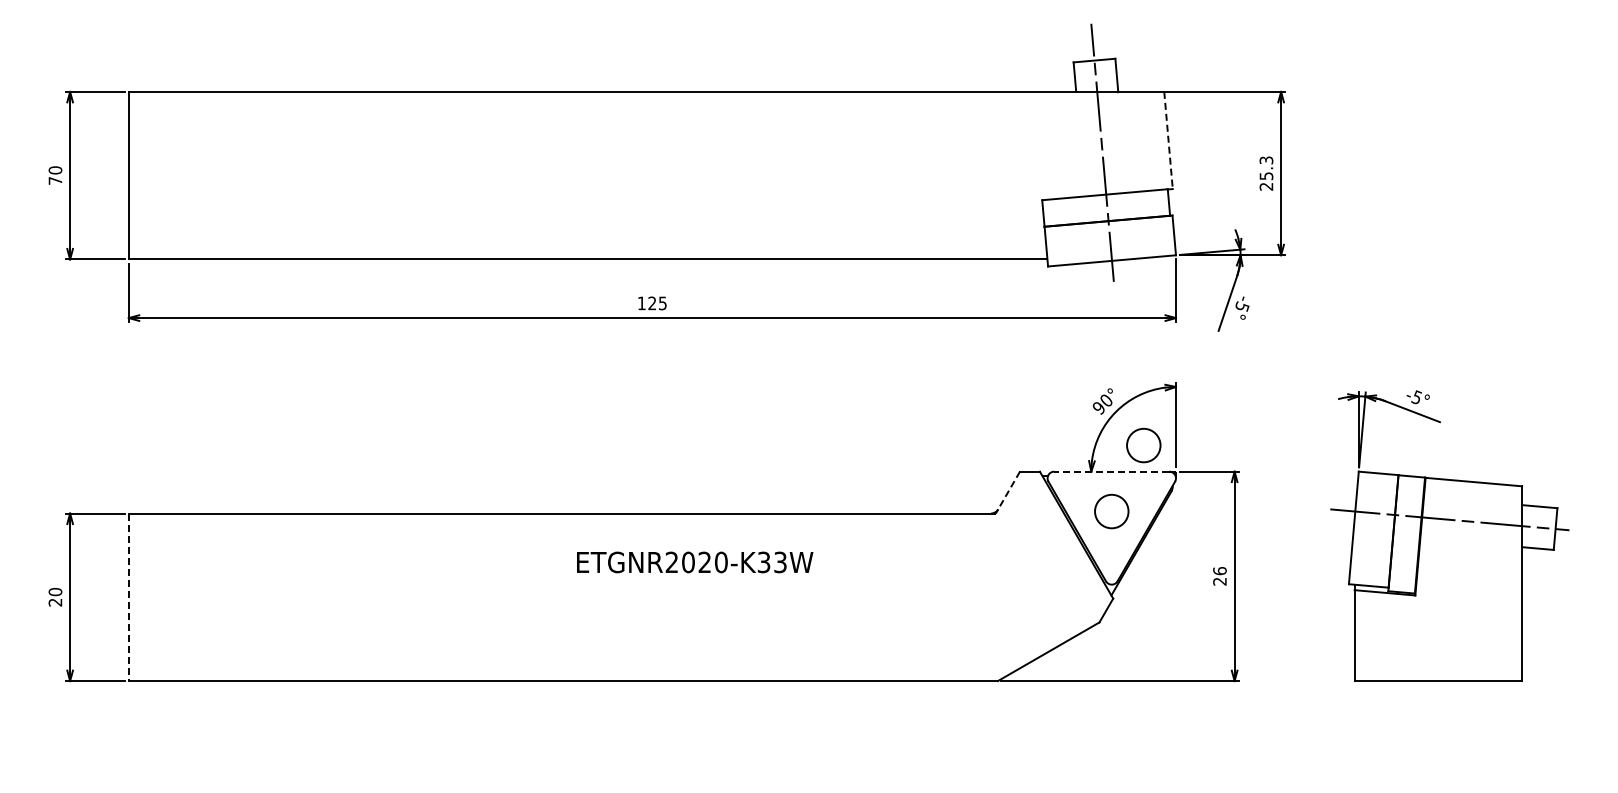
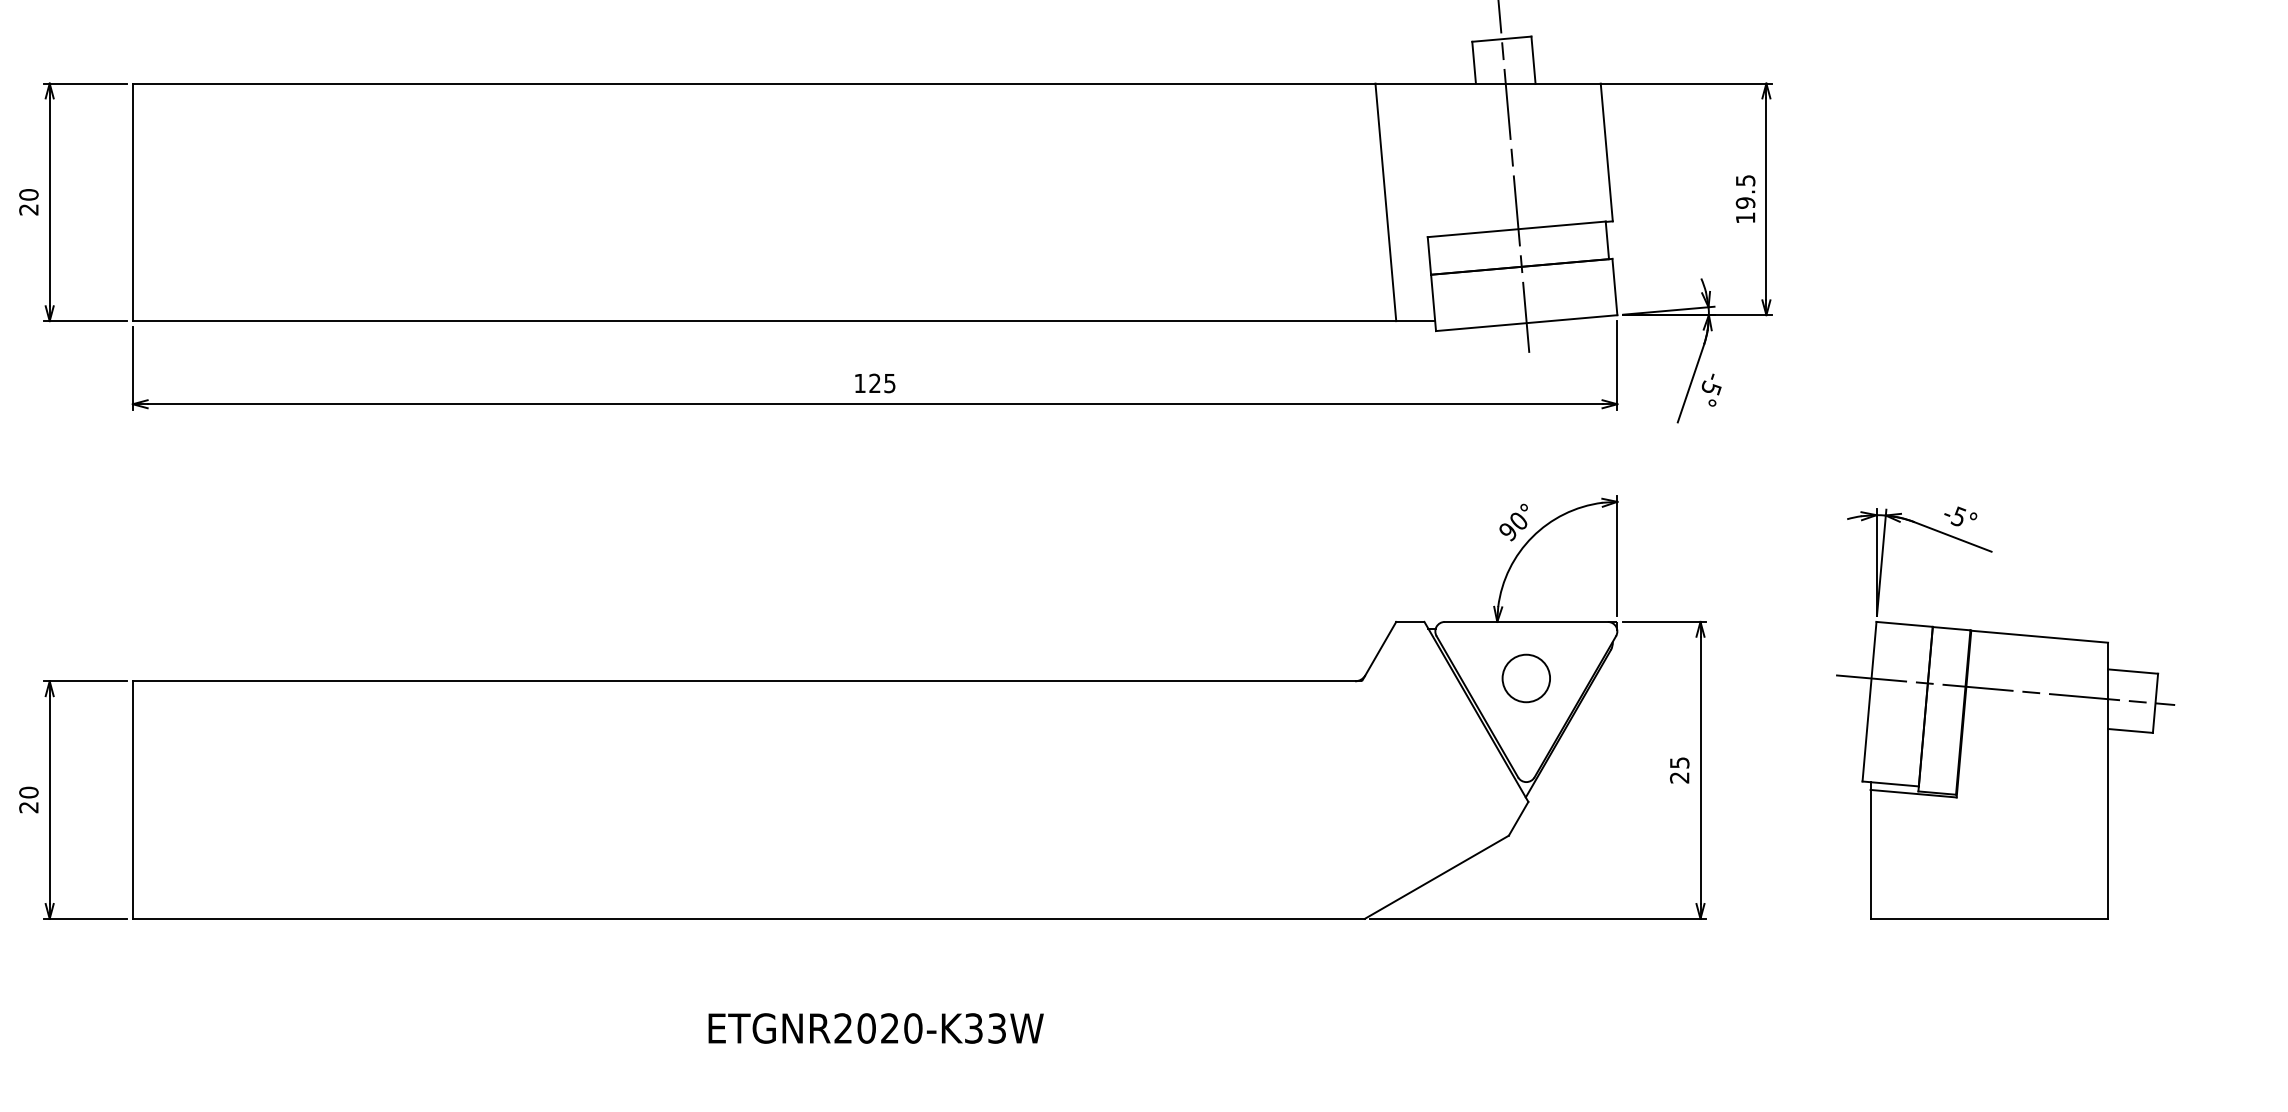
line: (1168, 140) -> (1606, 152), dashed -> solid
text: (1266, 173) -> (1745, 199), 25.3 -> 19.5
line: (1012, 175) -> (1385, 202), added
text: (55, 180) -> (28, 209), 70 -> 20
circle: (1143, 445) -> (1571, 584), removed
line: (1111, 471) -> (1525, 621), dashed -> solid
line: (1009, 490) -> (1381, 648), dashed -> solid
text: (695, 562) -> (876, 1028), moved
text: (1219, 571) -> (1679, 763), 26 -> 25
line: (128, 597) -> (132, 800), dashed -> solid

